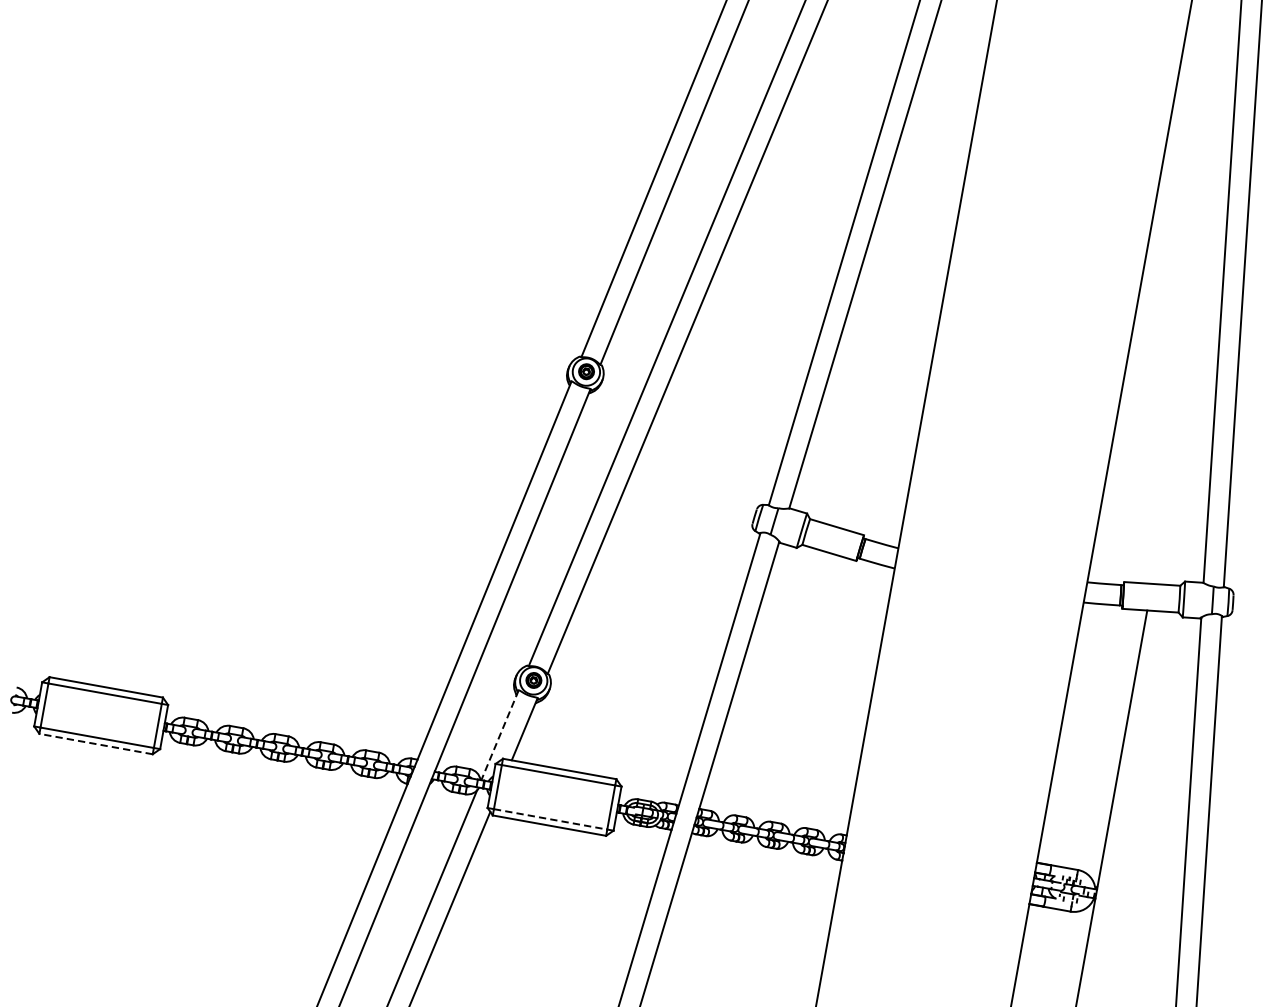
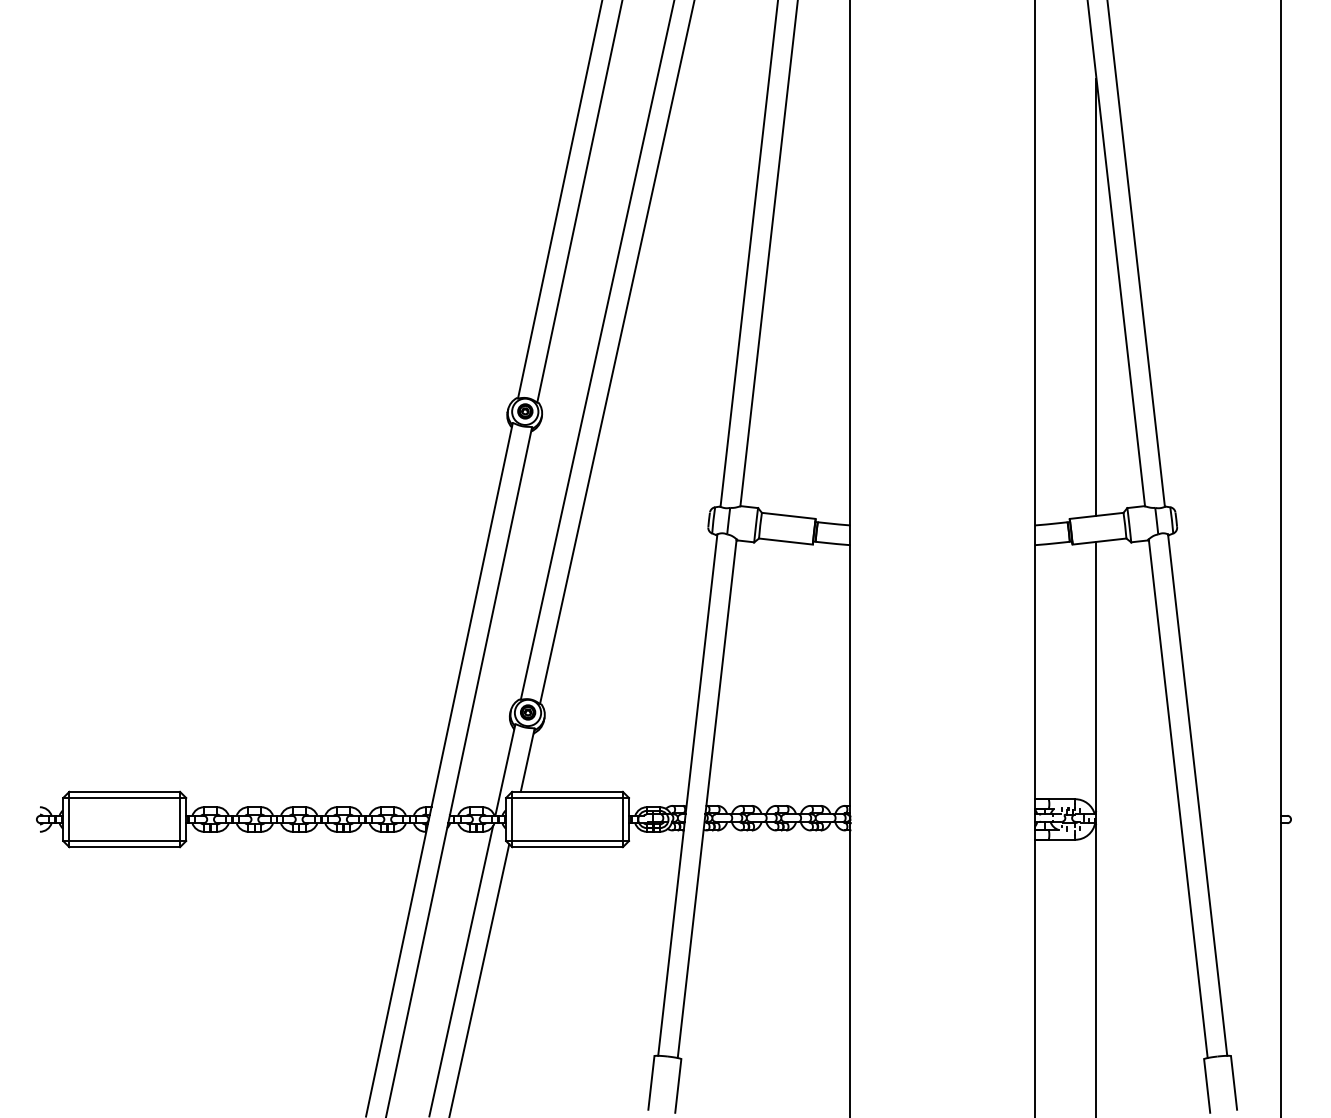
line: (1192, 359) -> (1096, 296), added
line: (500, 735) -> (505, 770), dashed -> solid
line: (95, 744) -> (124, 847), dashed -> solid
line: (551, 819) -> (568, 841), dashed -> solid

